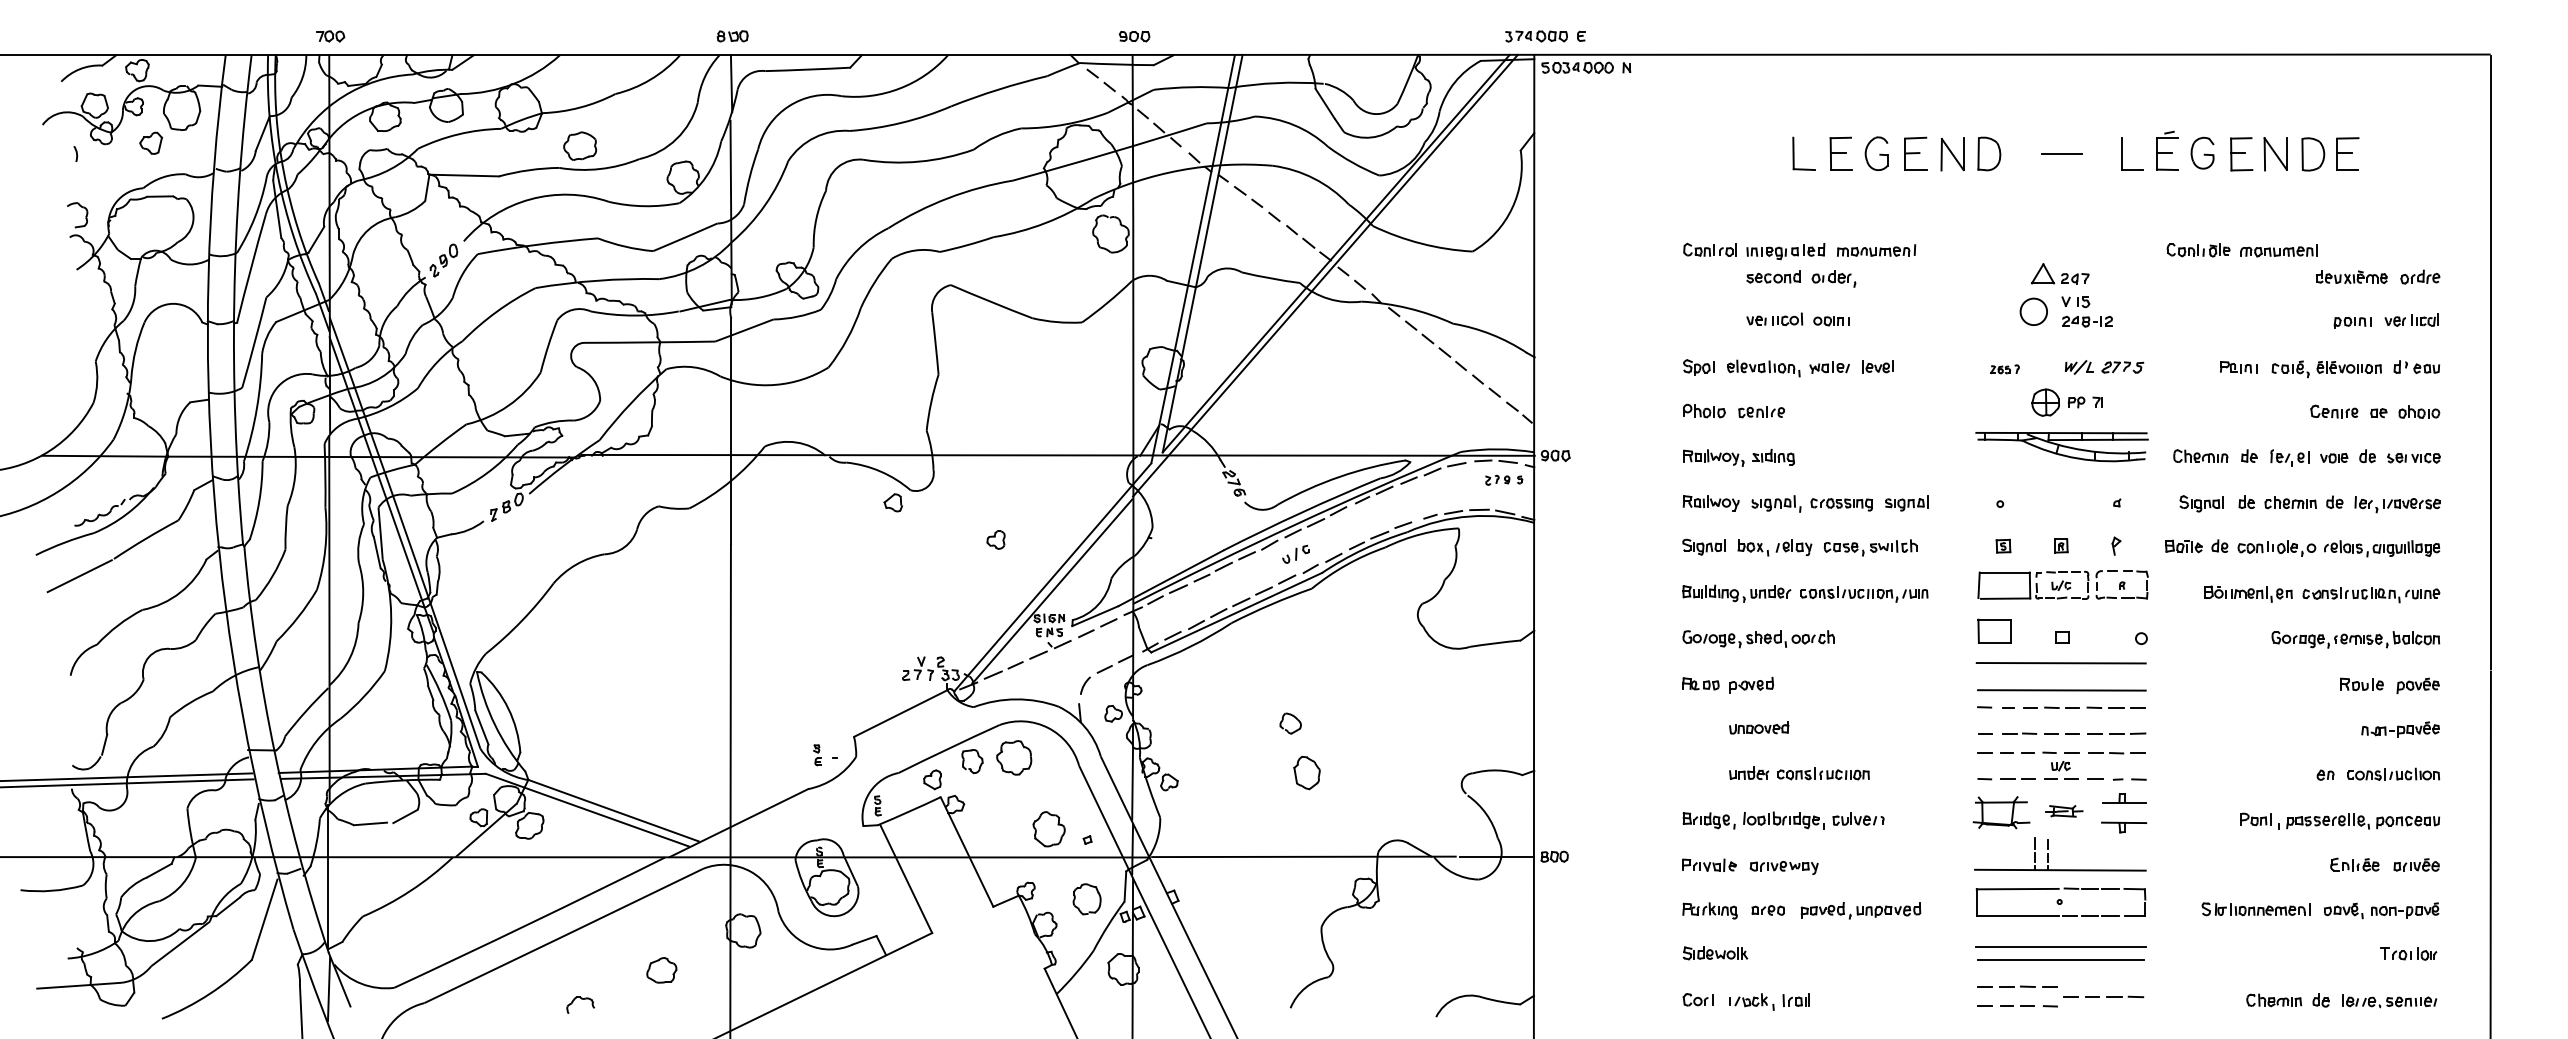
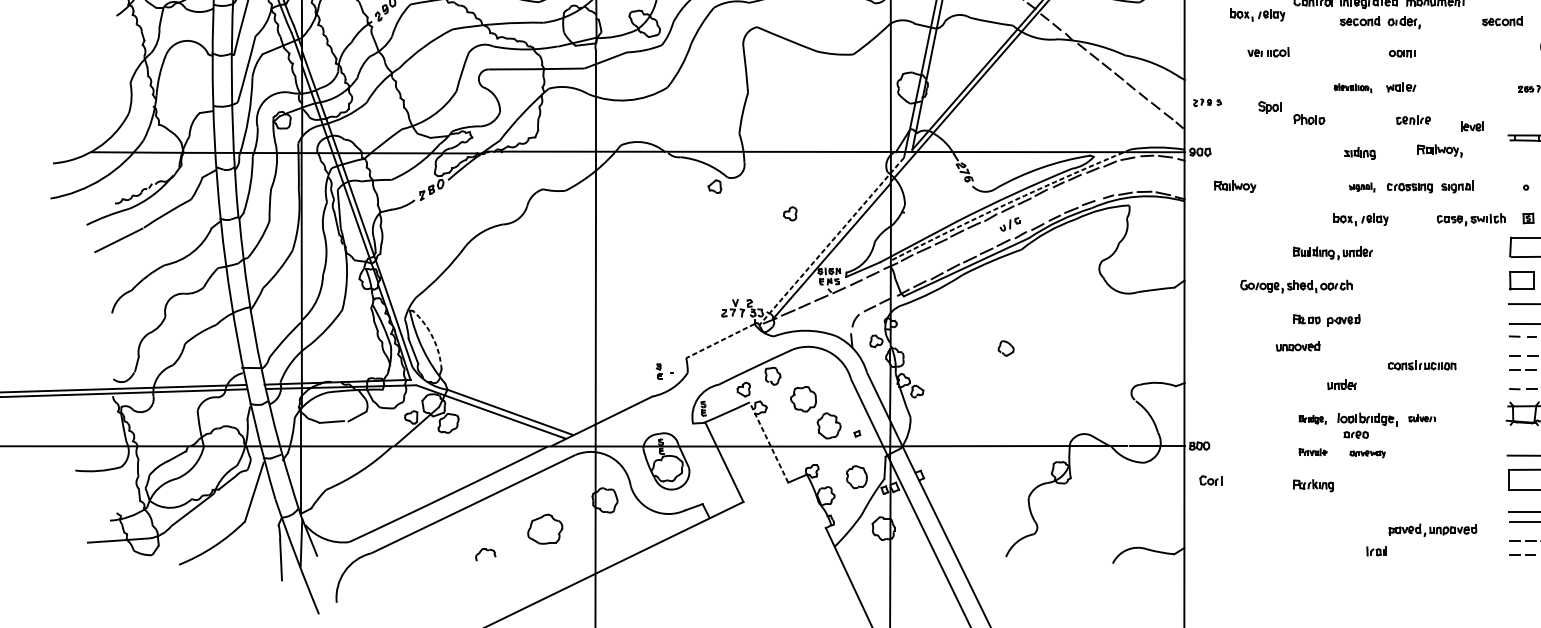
part: (1633, 268) -> (1257, 14), added
part: (1967, 276) -> (1502, 20), added
part: (1774, 318) -> (1268, 51), moved
part: (1877, 366) -> (1472, 126), moved
part: (1698, 367) -> (1269, 107), moved
part: (1763, 368) -> (1352, 88), size x0.7
part: (1761, 412) -> (1413, 120), moved
part: (1713, 457) -> (1439, 150), moved
part: (1504, 479) -> (1207, 102), moved
part: (1710, 503) -> (1234, 187), moved
part: (1776, 503) -> (1362, 187), size x0.7
arc: (1295, 524) -> (1009, 202), solid -> dashed
part: (1703, 546) -> (1308, 218), removed
part: (1870, 547) -> (1471, 219), moved
line: (1052, 577) -> (831, 241), solid -> dashed
part: (1864, 594) -> (1426, 253), removed
part: (1758, 639) -> (1296, 286), moved
arc: (508, 708) -> (432, 337), solid -> dashed
line: (900, 713) -> (720, 341), solid -> dashed
part: (1759, 727) -> (1298, 346), moved
part: (1014, 757) -> (803, 398), moved
part: (1306, 773) -> (1017, 385), removed
part: (1823, 773) -> (1422, 365), moved
part: (1858, 818) -> (1422, 418), size x0.7
part: (1708, 820) -> (1312, 419), size x0.7
line: (967, 851) -> (769, 442), solid -> dashed
part: (1709, 864) -> (1313, 451), size x0.7
part: (1783, 867) -> (1367, 453), size x0.7
part: (1767, 910) -> (1355, 434), moved
part: (1860, 910) -> (1432, 530), moved
part: (1715, 953) -> (1317, 516), removed
part: (661, 970) -> (545, 529), size x1.6
part: (1697, 999) -> (1210, 480), moved
part: (1751, 1001) -> (1343, 552), removed

